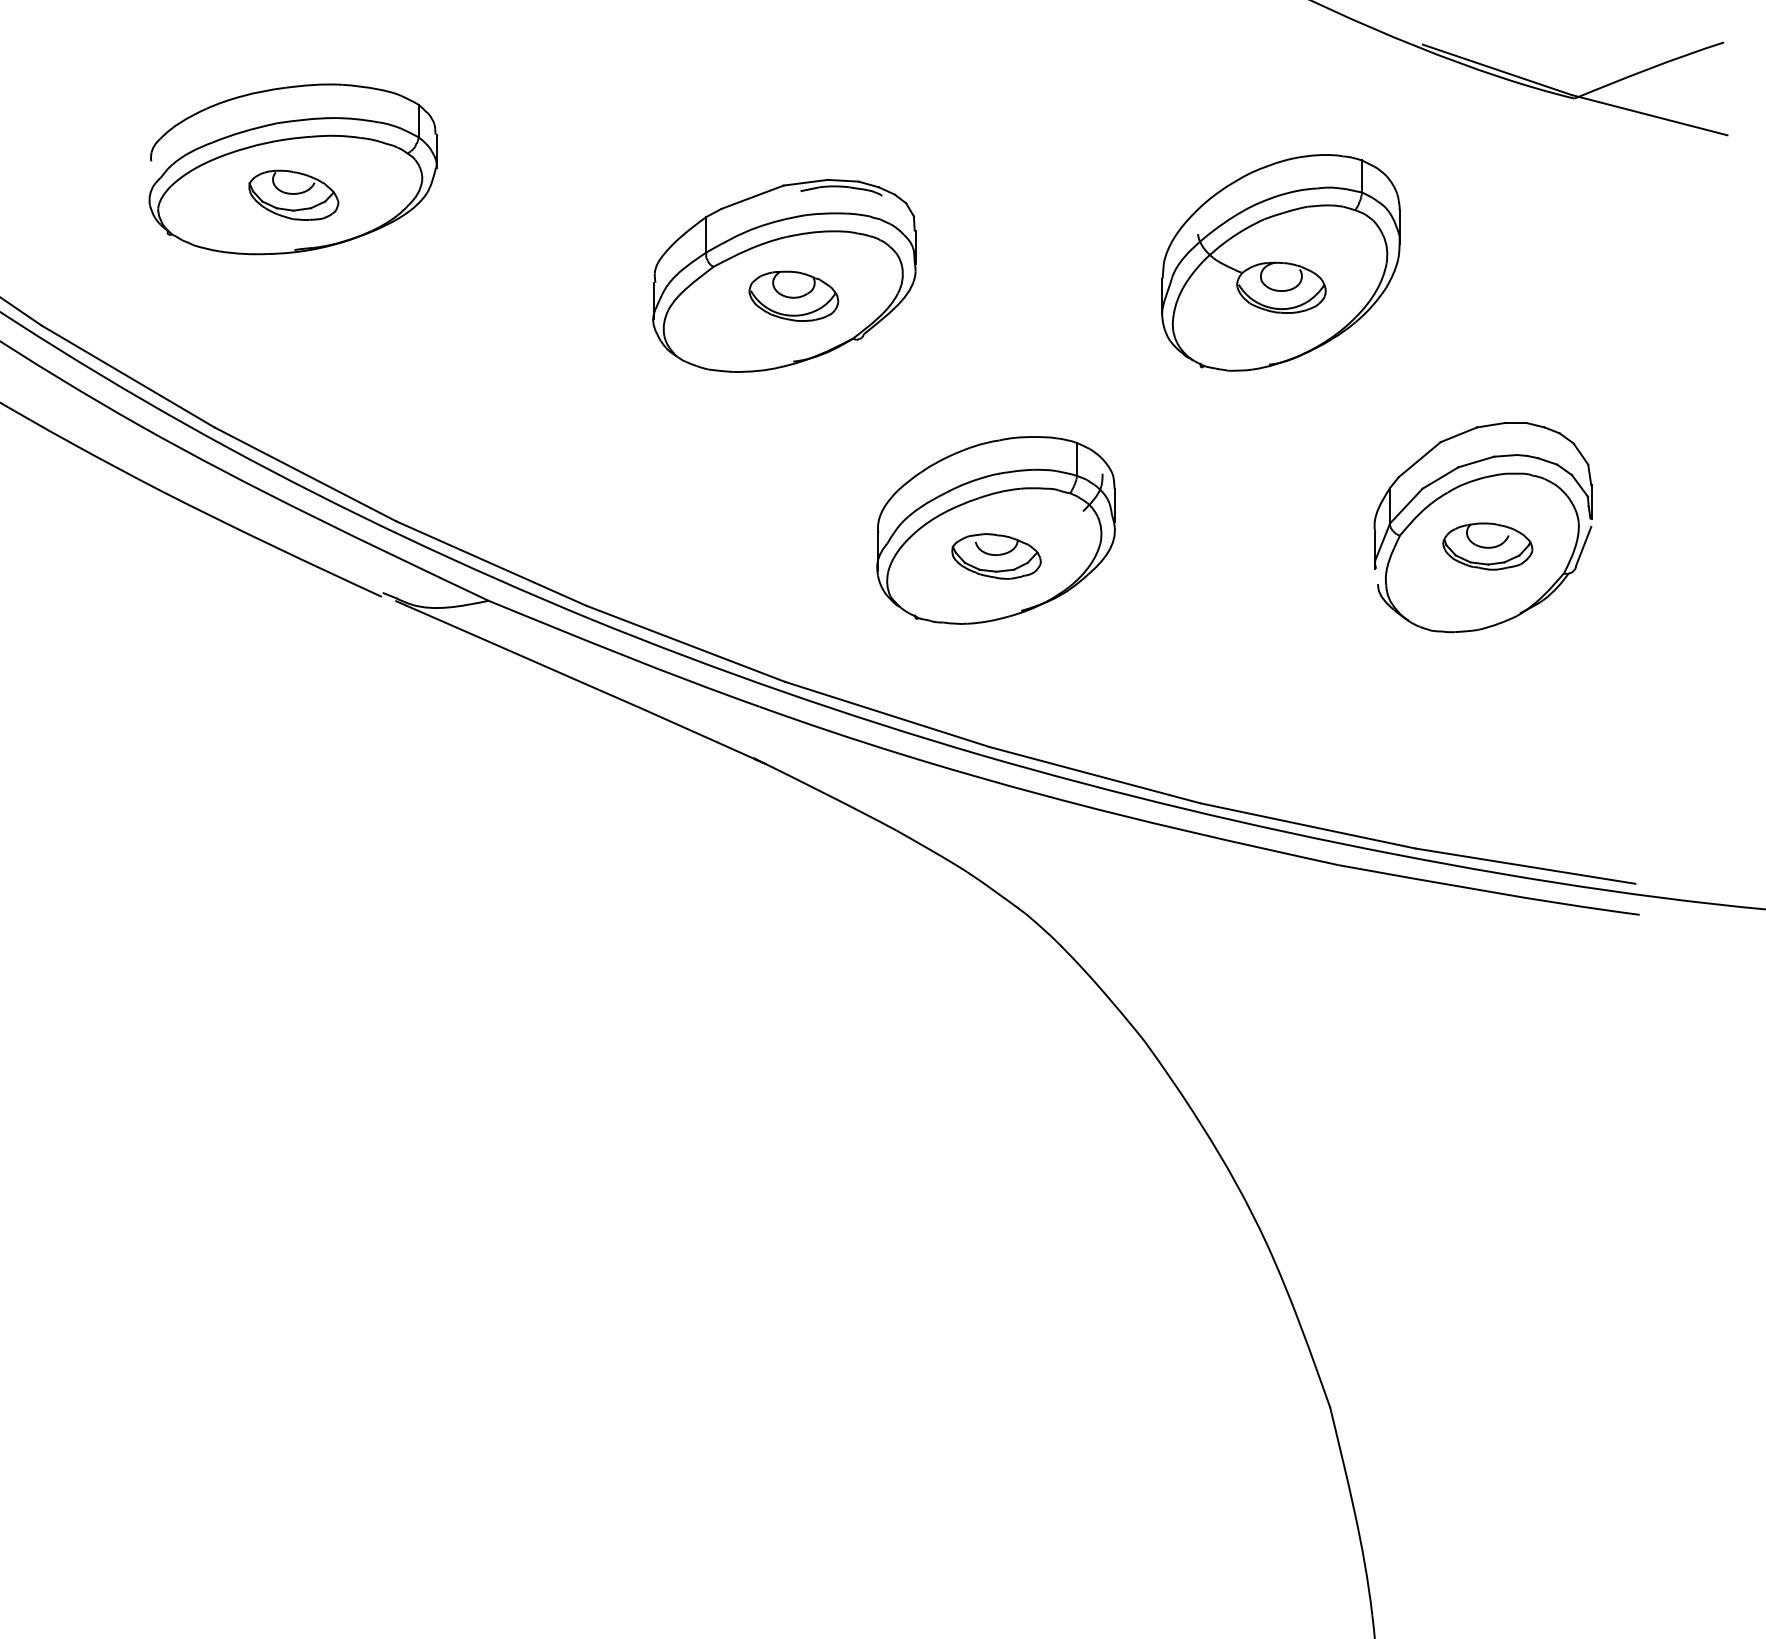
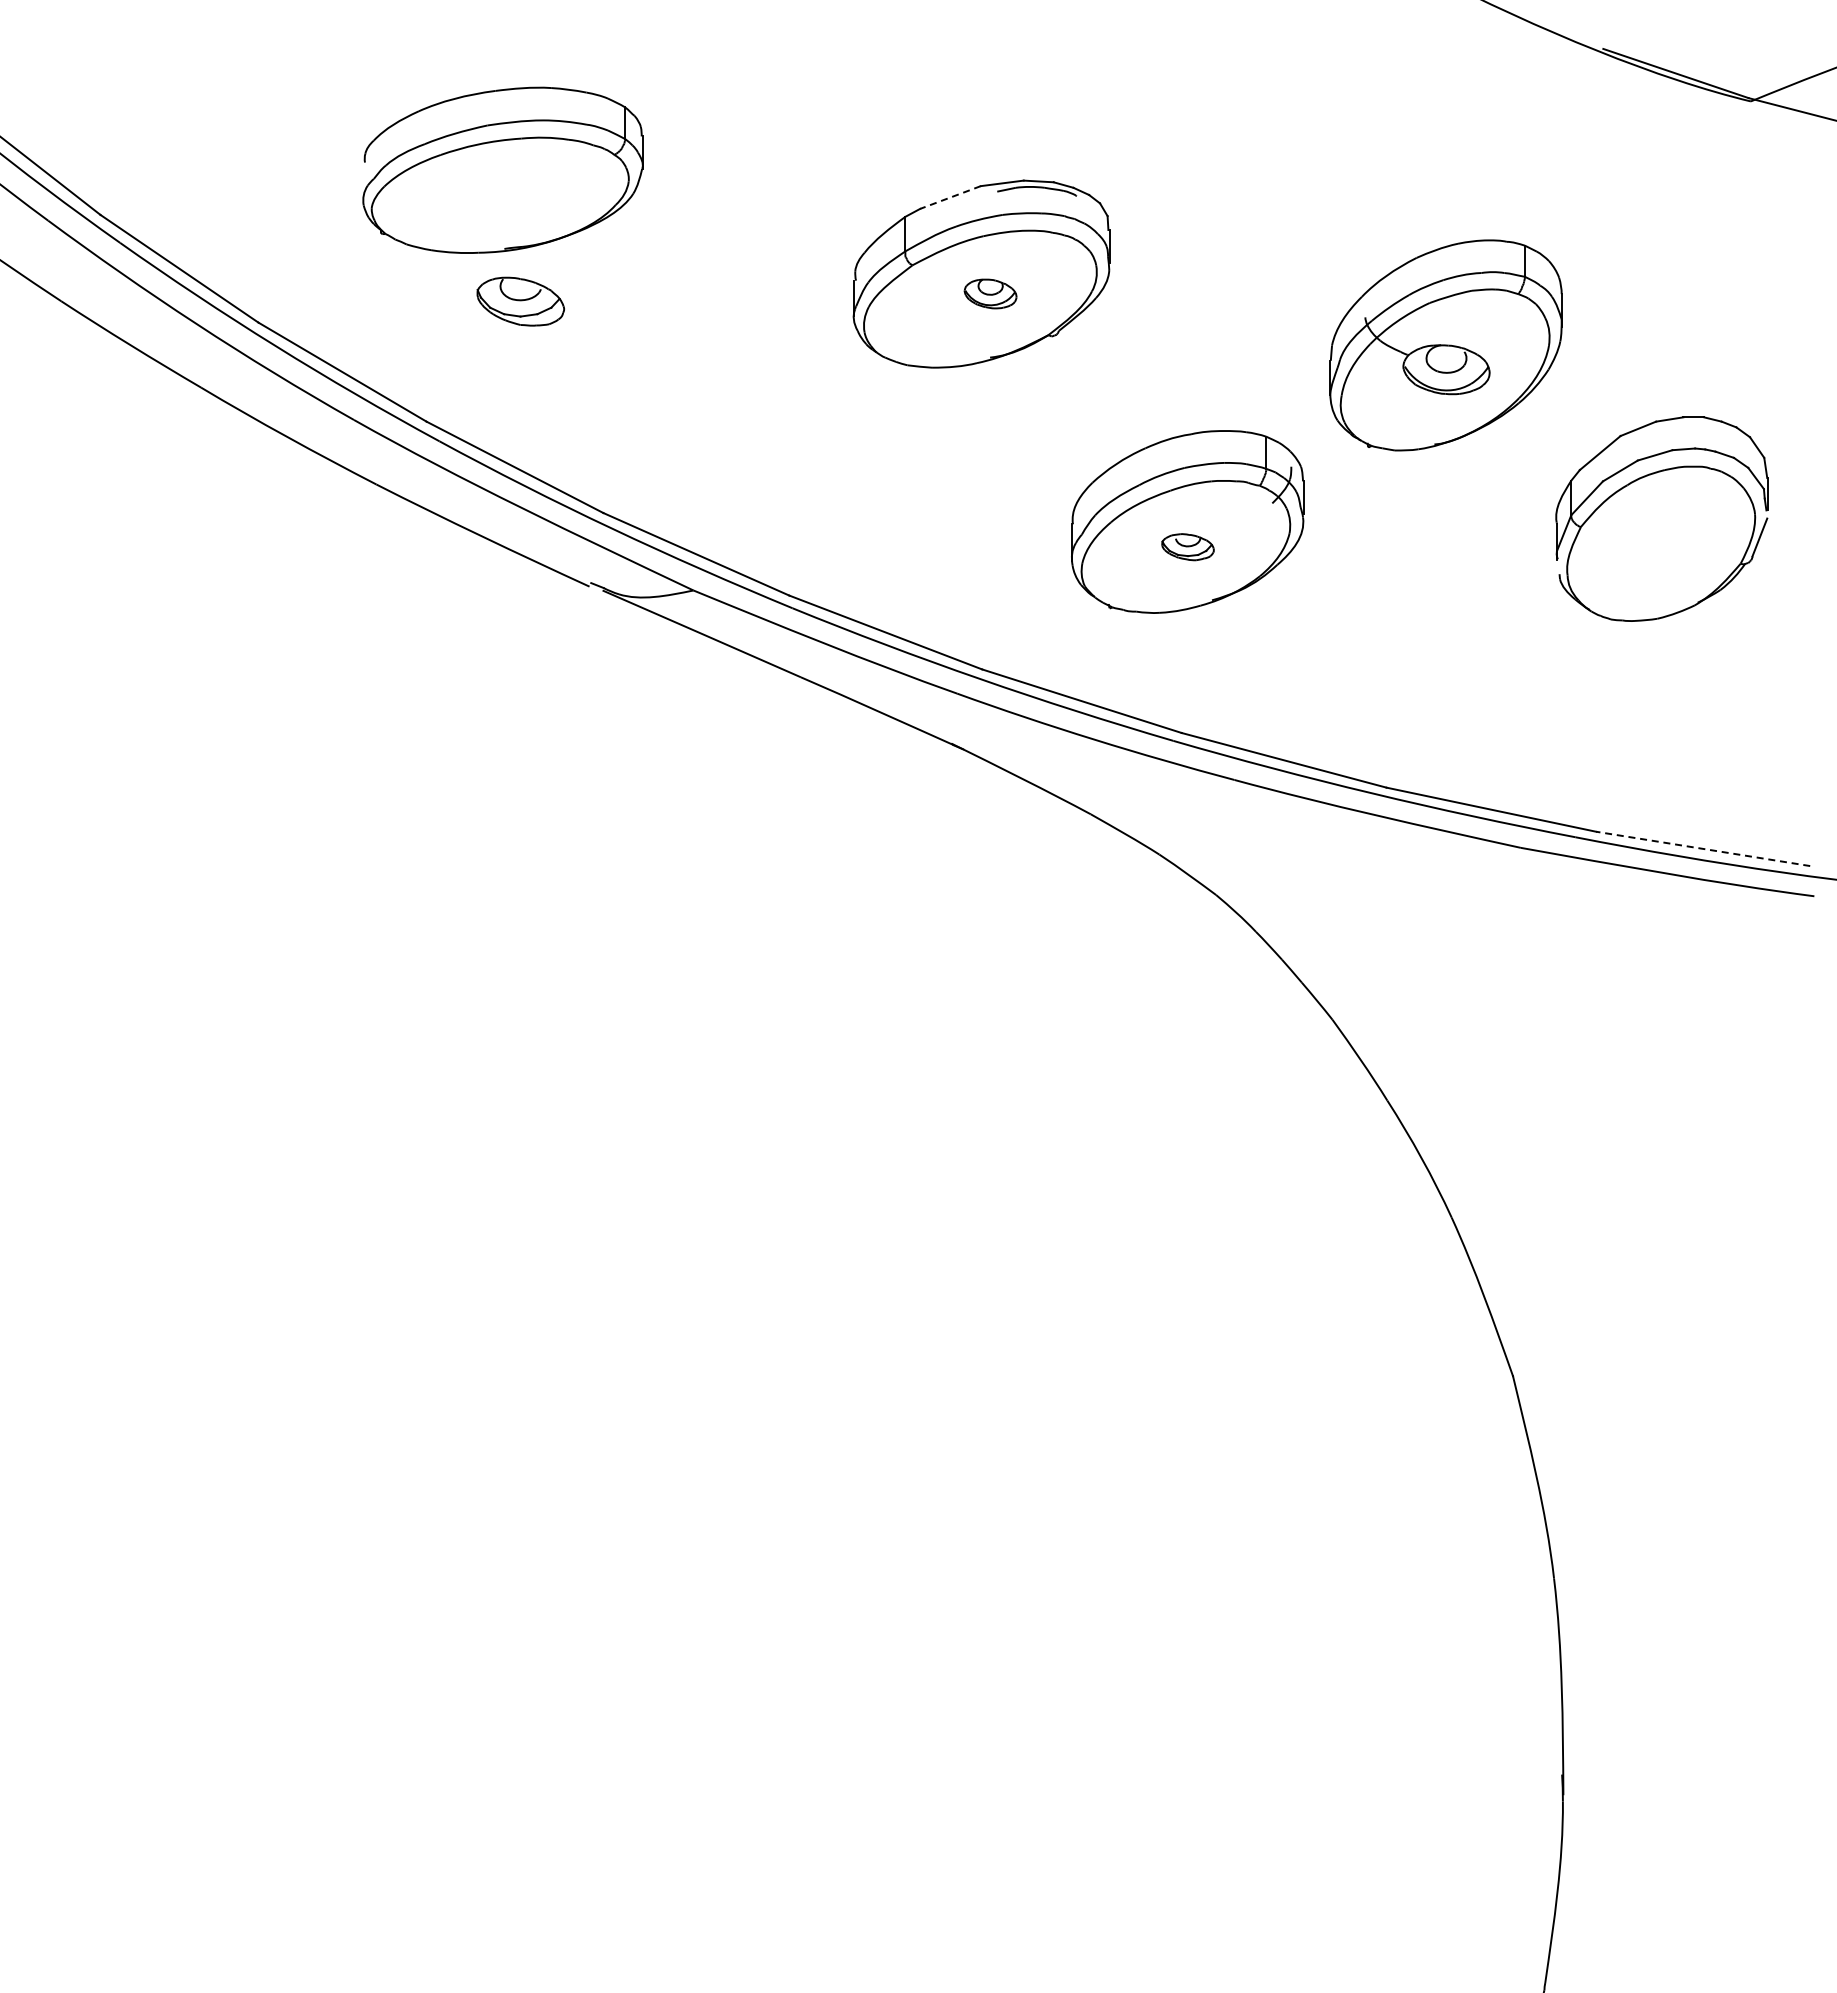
part: (293, 195) -> (520, 301), moved
line: (752, 197) -> (950, 197), solid -> dashed
part: (1280, 262) -> (1445, 345), moved
part: (793, 295) -> (990, 293), size x0.6
part: (1487, 546) -> (1666, 537), removed
part: (995, 555) -> (1187, 546), size x0.6
line: (1524, 865) -> (1702, 848), solid -> dashed

